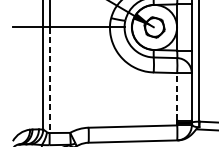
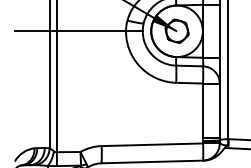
line: (49, 80) -> (56, 92), dashed -> solid
line: (177, 96) -> (203, 110), dashed -> solid

